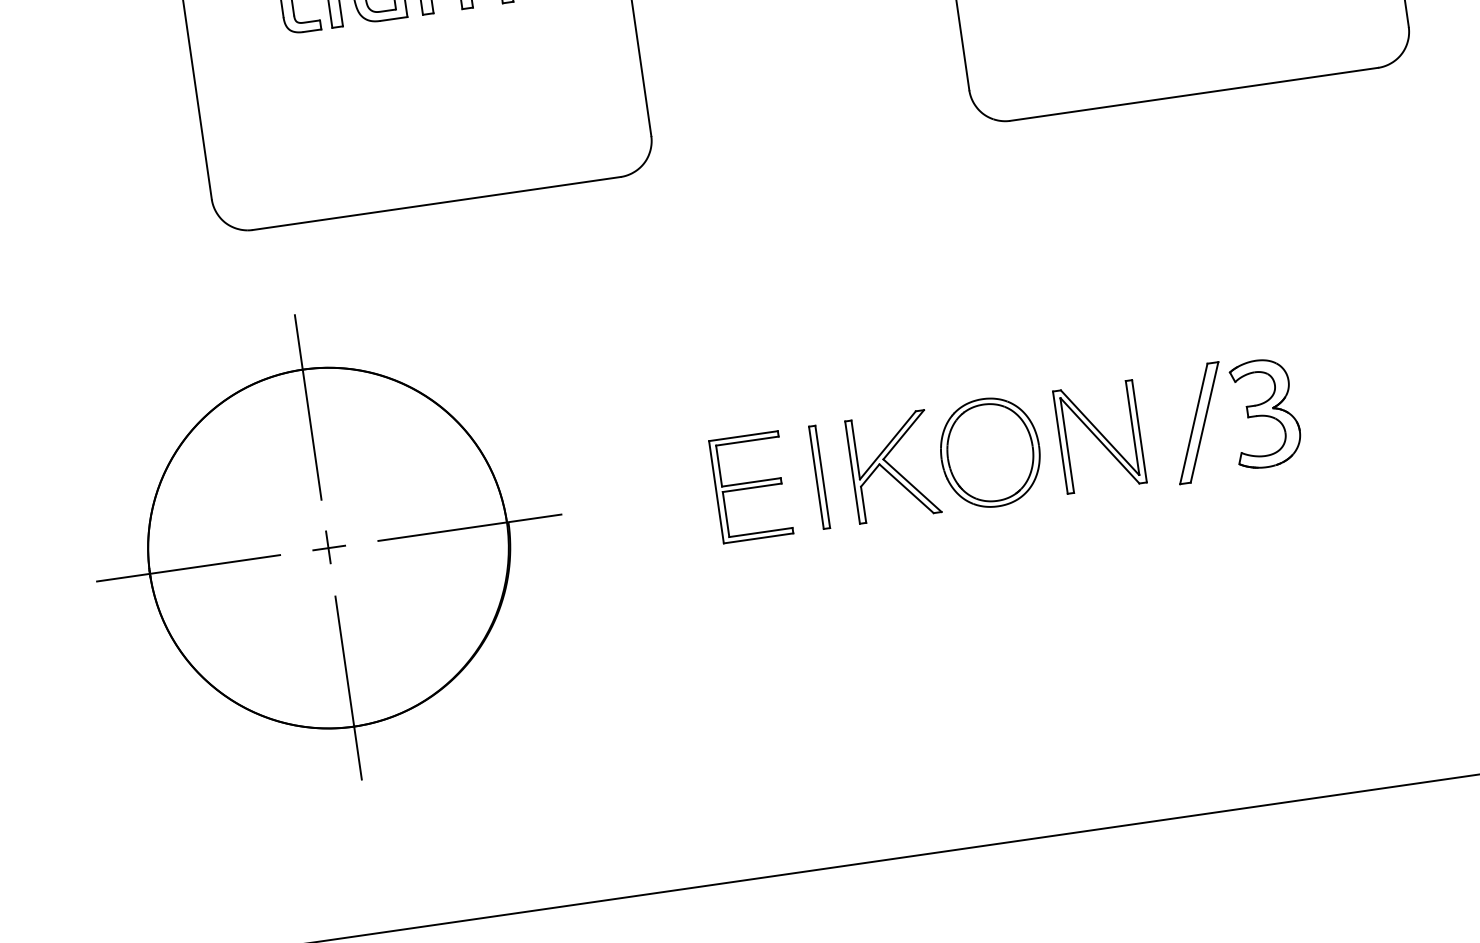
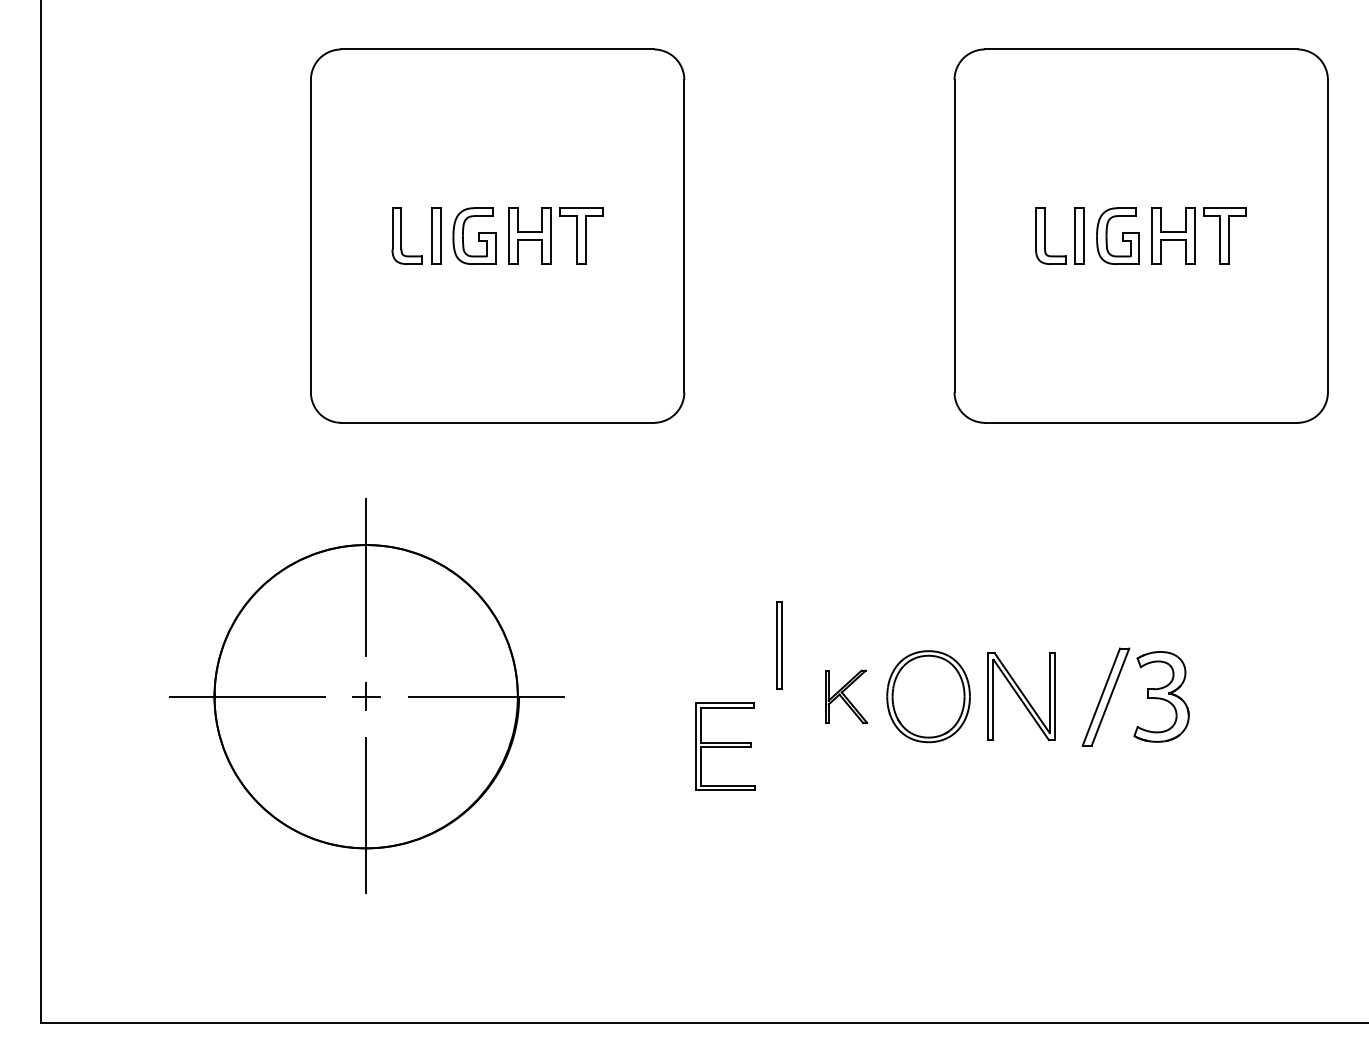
part: (893, 466) -> (846, 696), size x0.6
part: (819, 477) -> (779, 645), moved
part: (751, 486) -> (725, 746), moved

